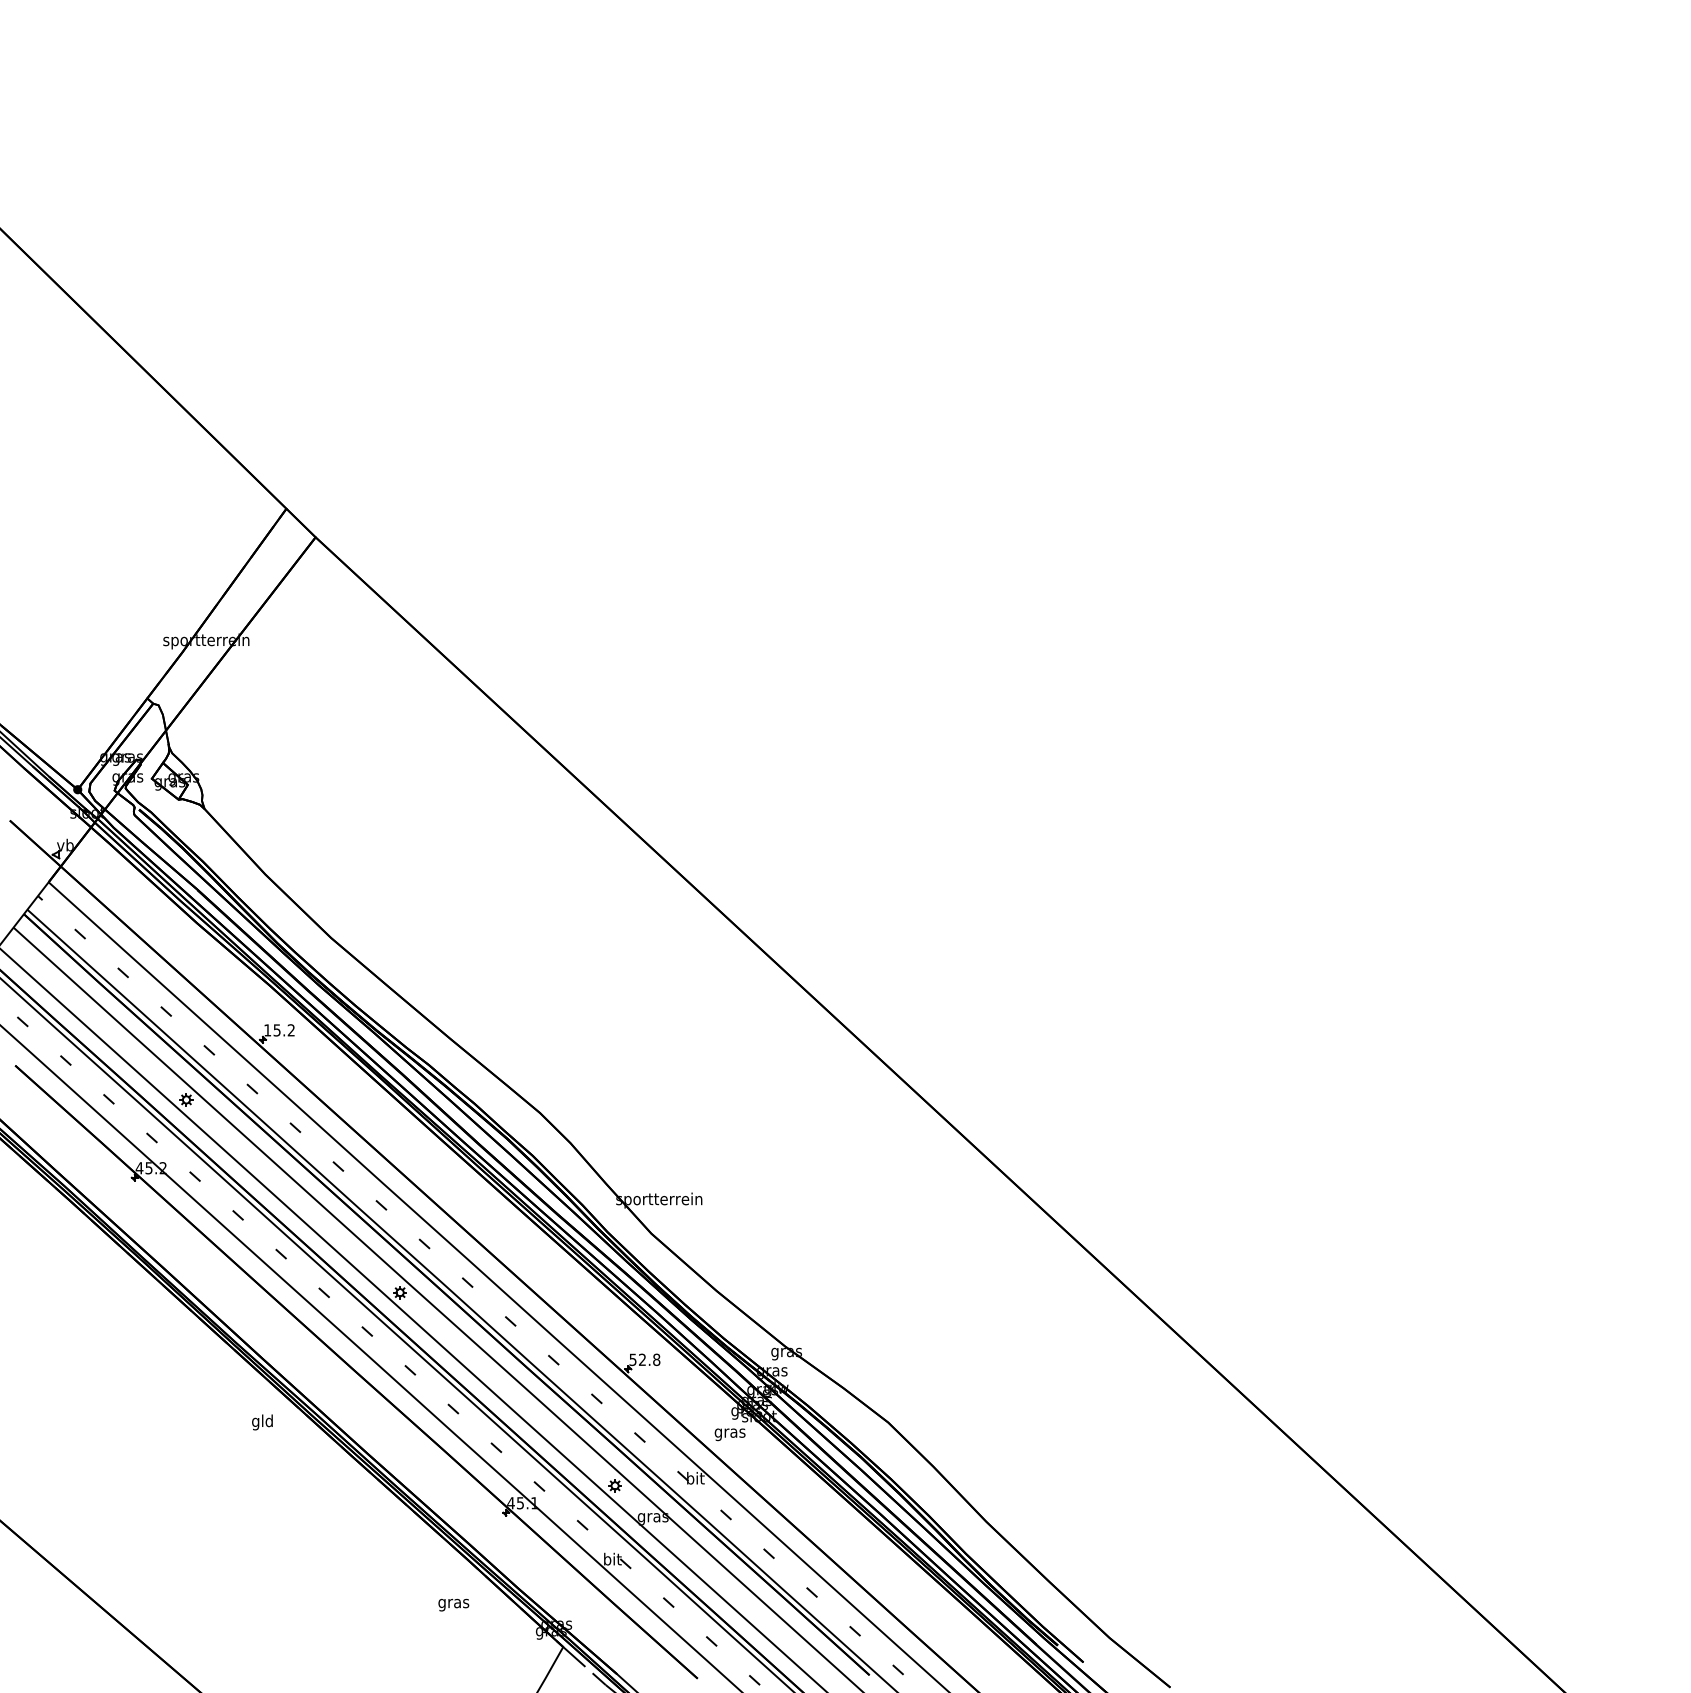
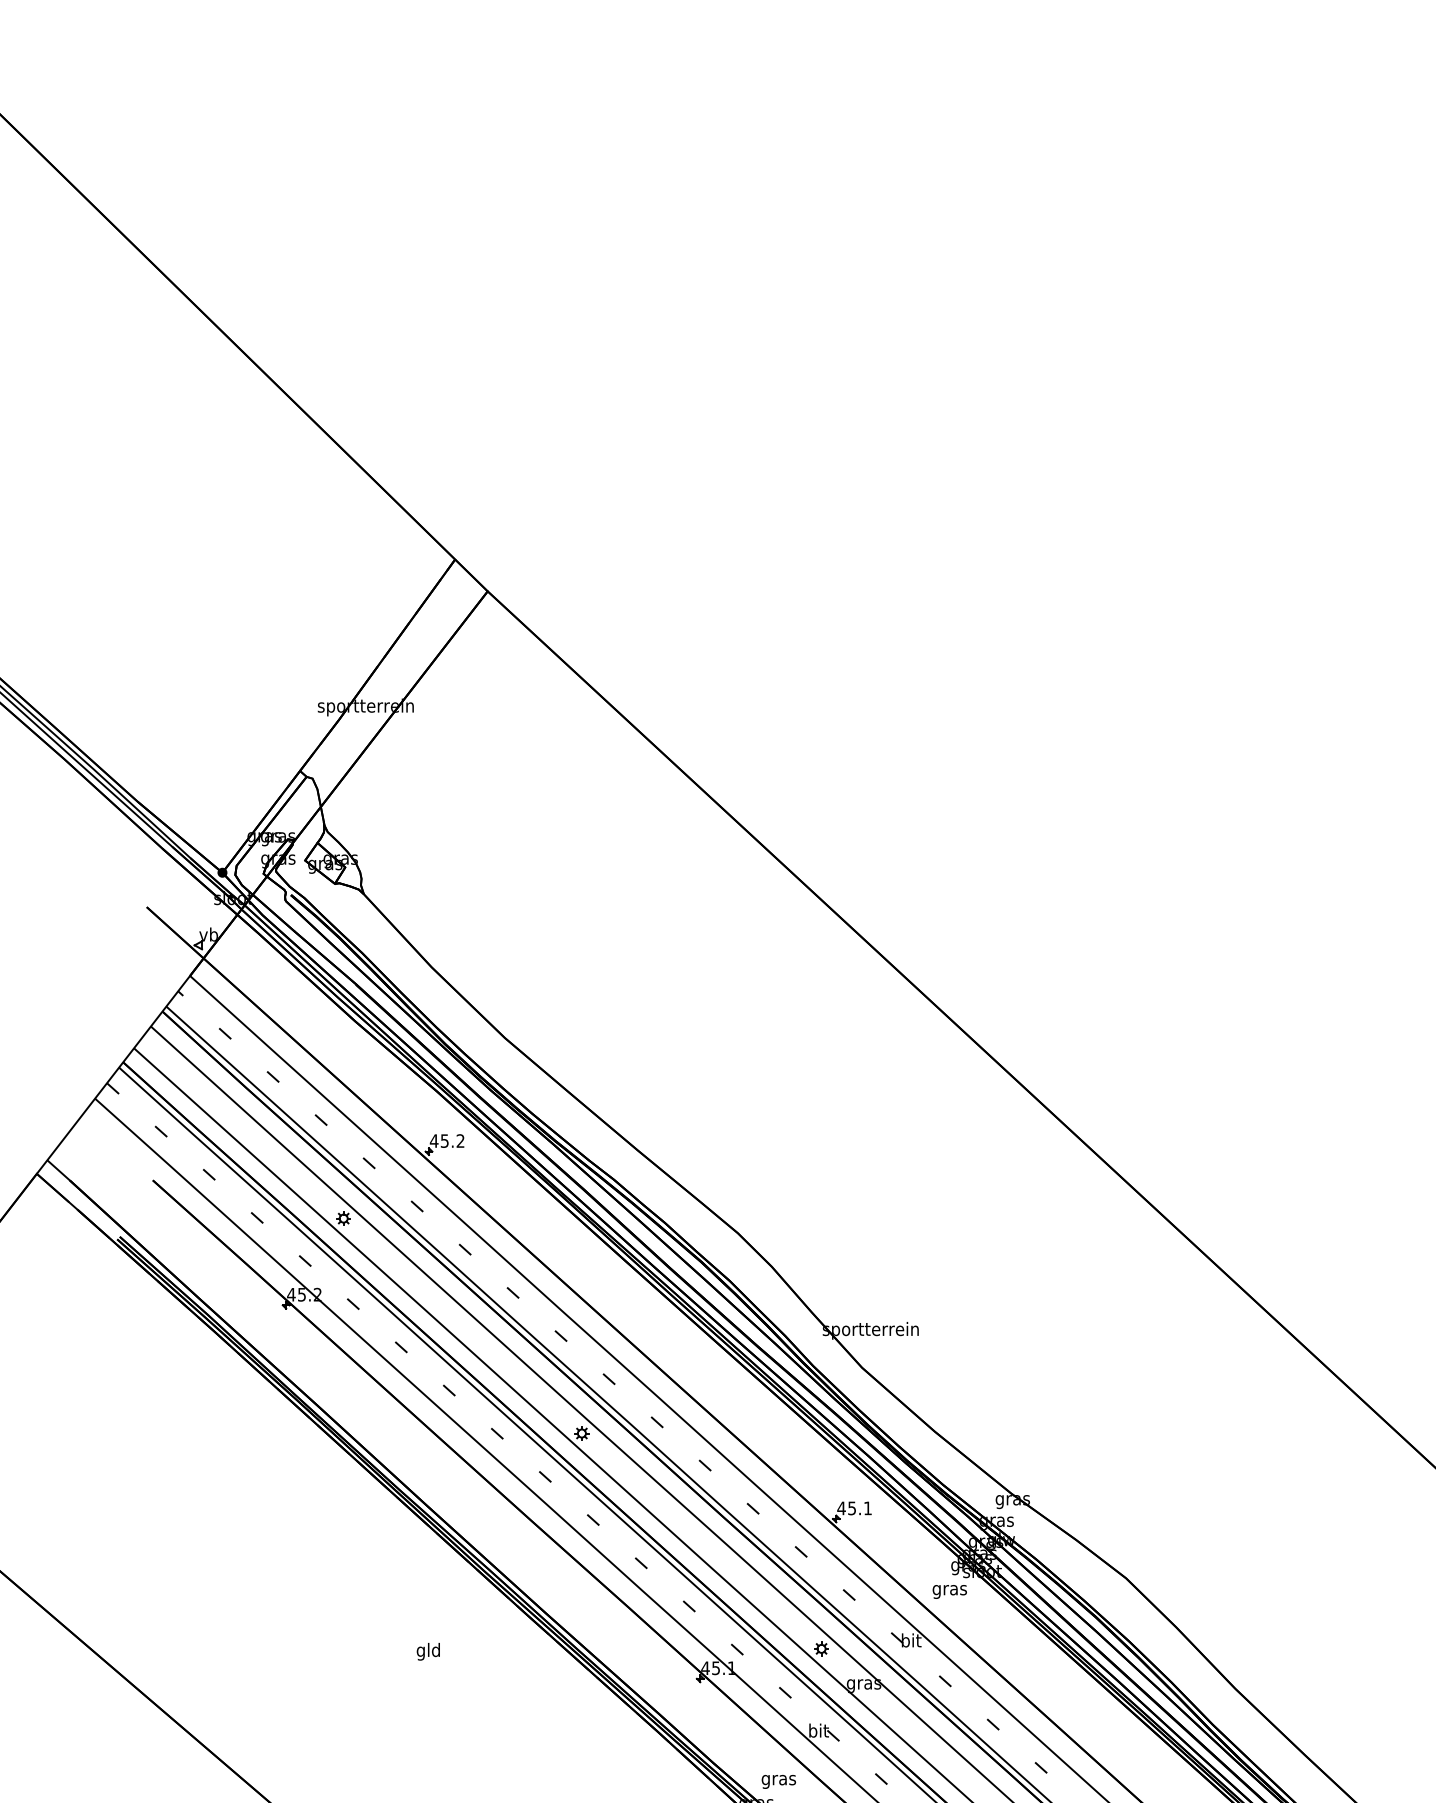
text: (267, 1030) -> (434, 1141), 15.2 -> 45.2
text: (644, 1359) -> (854, 1508), 52.8 -> 45.1
text: (262, 1422) -> (428, 1651), moved
text: (453, 1604) -> (778, 1781), moved

